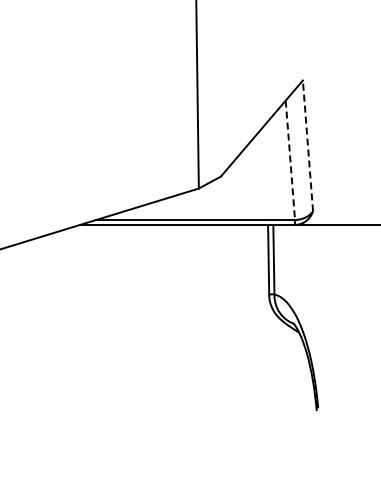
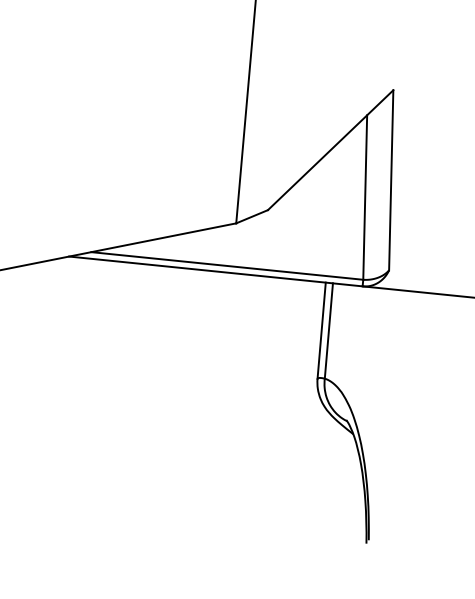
line: (307, 145) -> (390, 179), dashed -> solid
line: (290, 160) -> (365, 197), dashed -> solid

